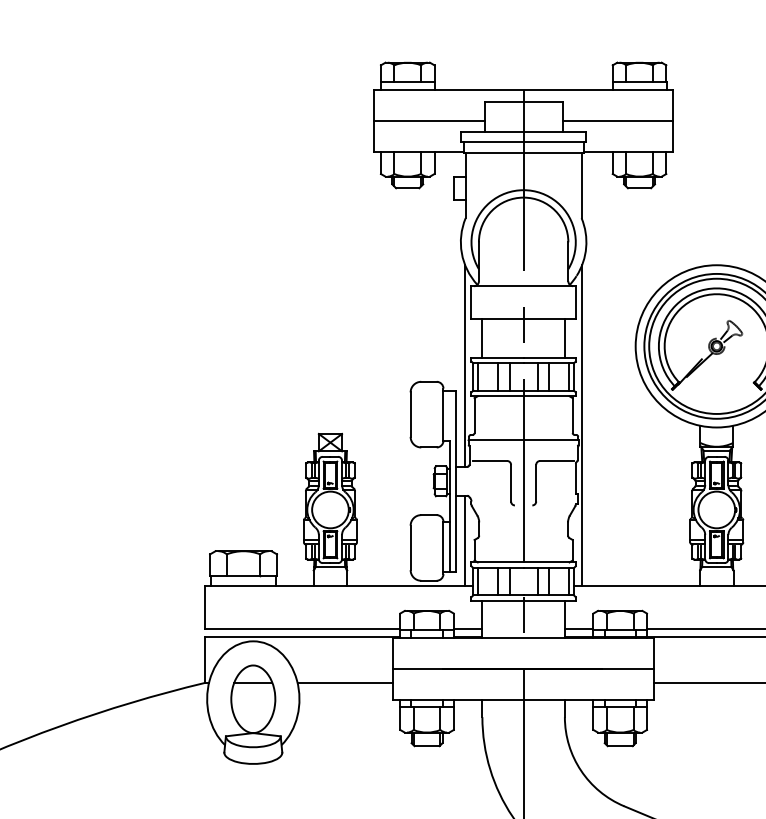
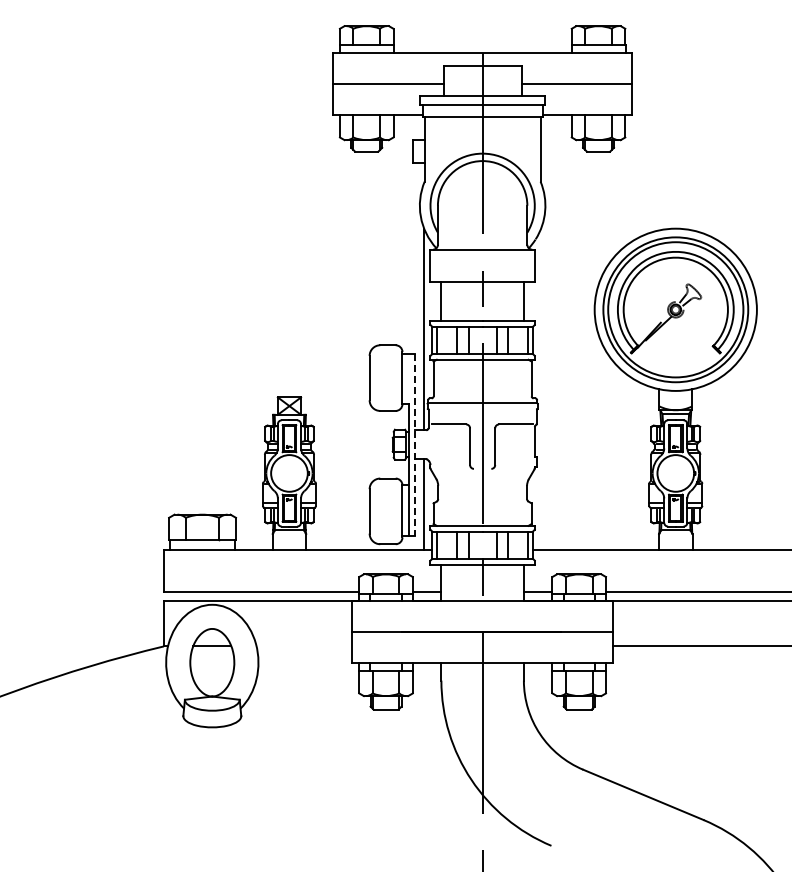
line: (582, 425) -> (541, 388), removed
line: (456, 481) -> (415, 444), solid -> dashed
line: (345, 683) -> (304, 646), removed

